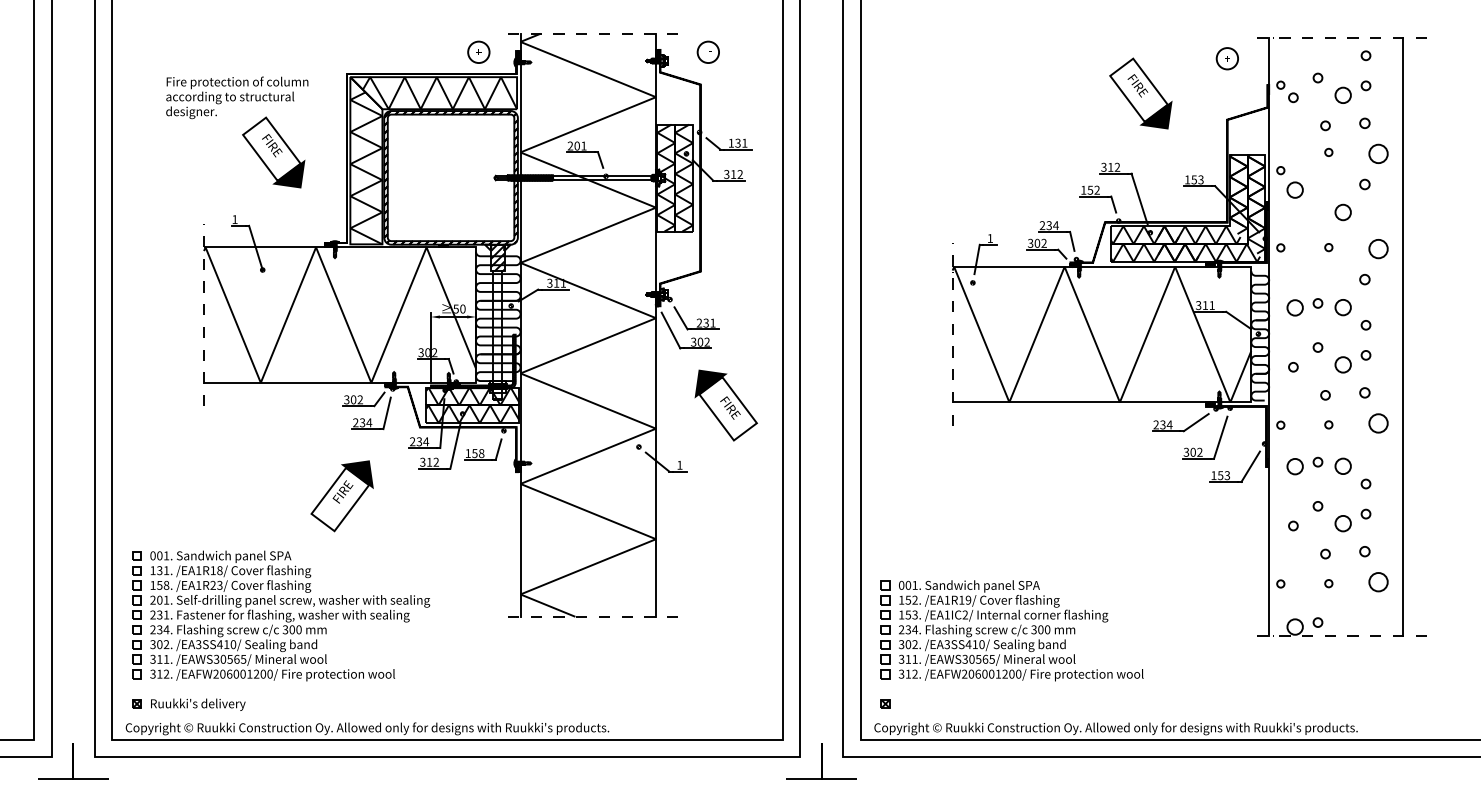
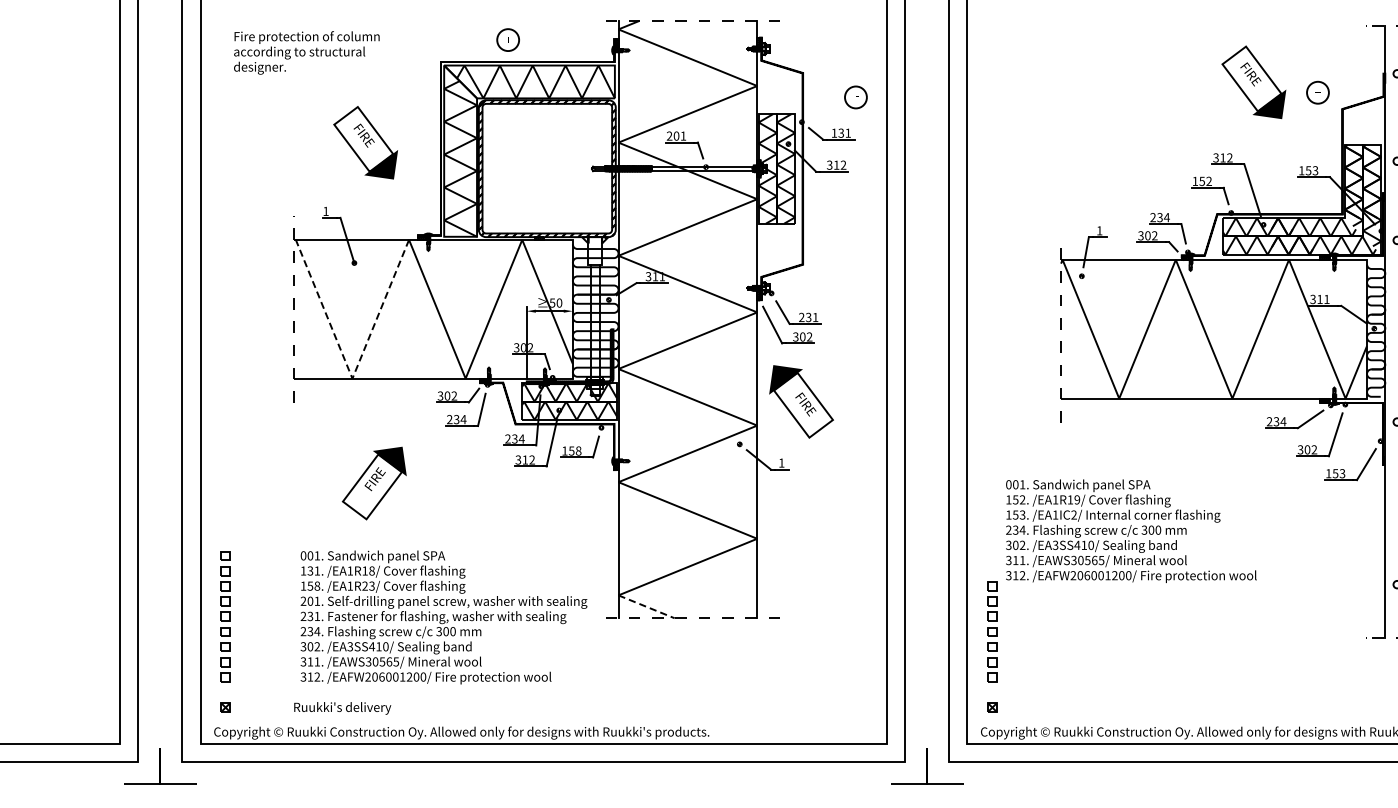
part: (478, 51) -> (507, 39), moved
part: (707, 51) -> (855, 96), moved
part: (1226, 58) -> (1317, 92), moved
text: (237, 97) -> (307, 52), moved
hatch: (497, 257) -> (594, 250), removed
line: (259, 380) -> (351, 376), solid -> dashed
part: (725, 405) -> (800, 401), moved
part: (341, 496) -> (373, 483), moved
line: (547, 605) -> (646, 606), solid -> dashed
text: (290, 615) -> (444, 616), moved
text: (1020, 630) -> (1130, 530), moved
text: (198, 704) -> (342, 708), moved

